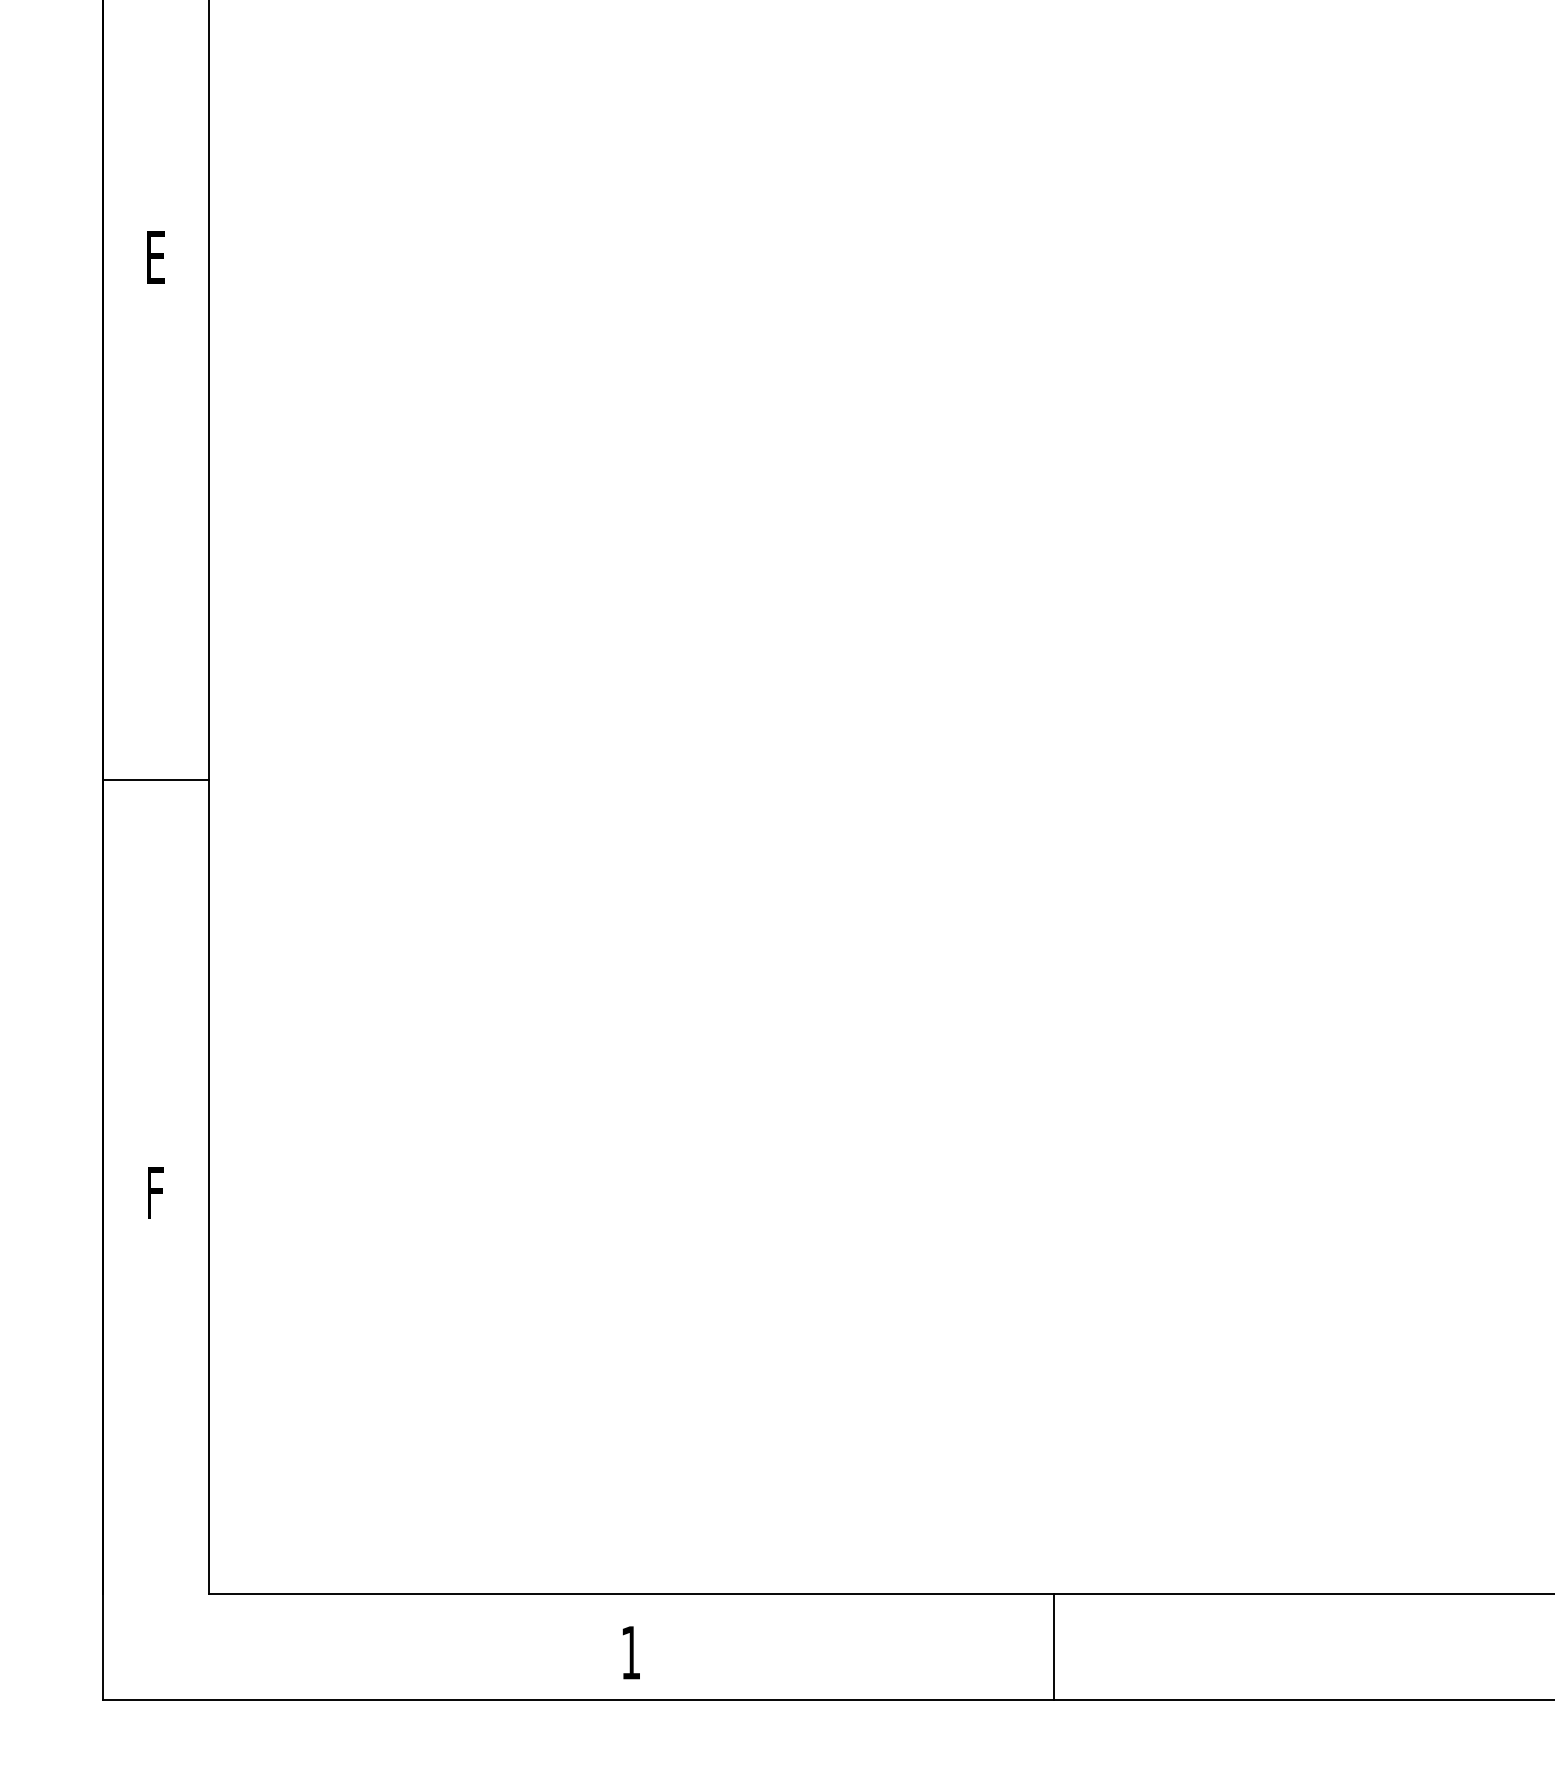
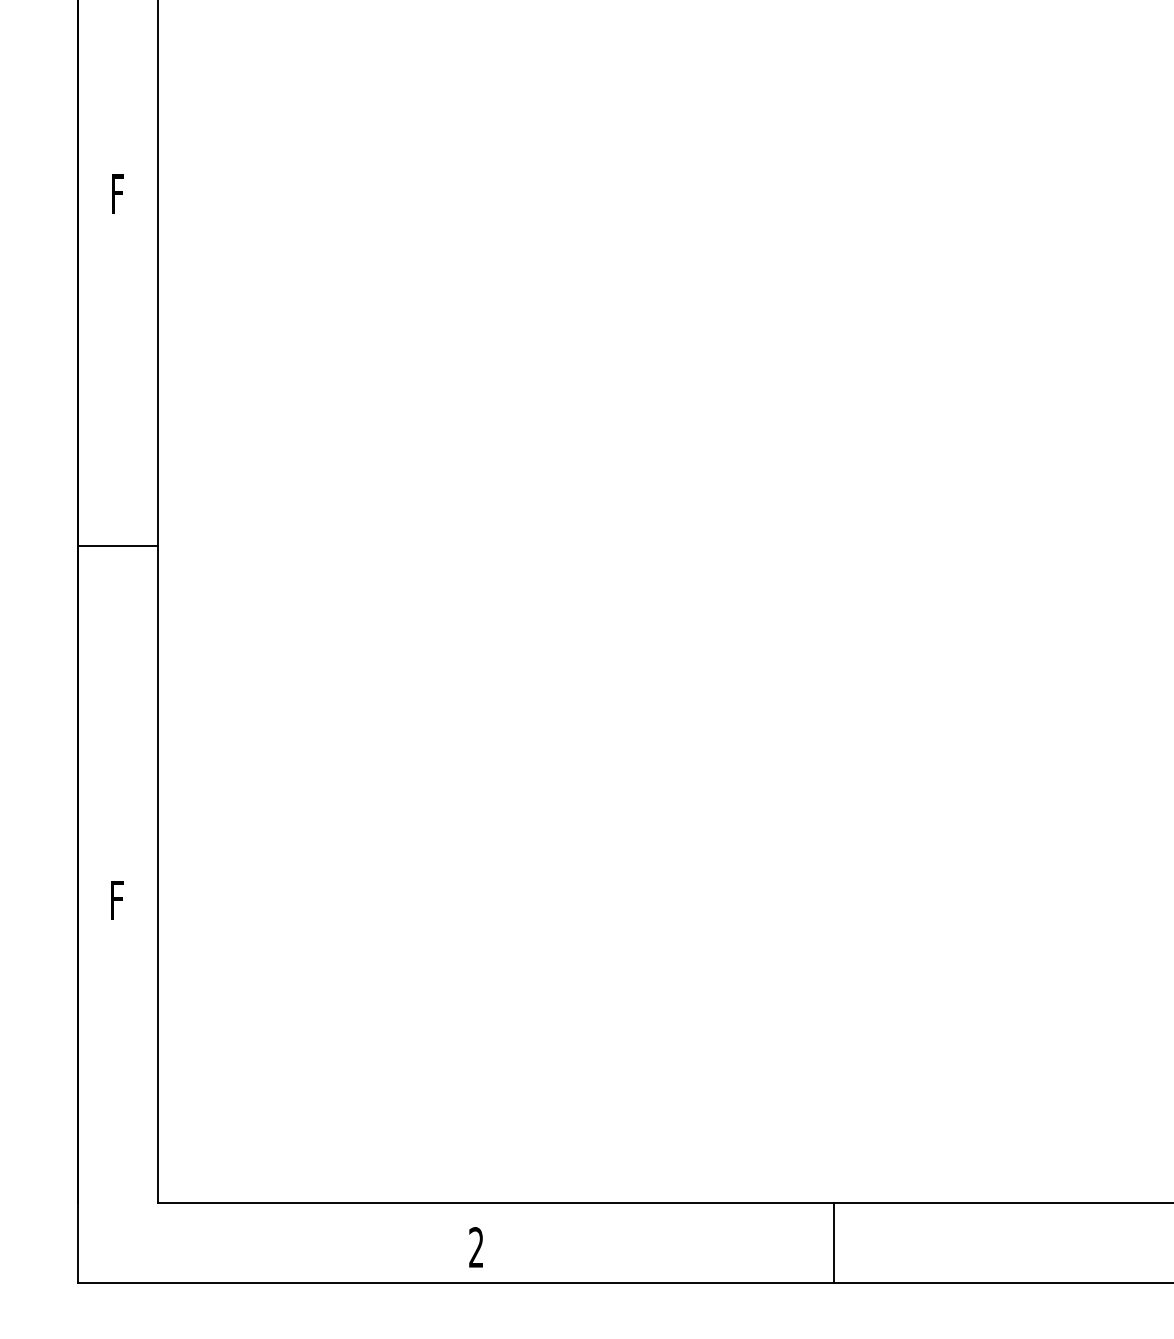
text: (155, 257) -> (117, 194), E -> F
line: (155, 780) -> (117, 546), moved
line: (1054, 1646) -> (833, 1242), moved
text: (630, 1652) -> (476, 1247), 1 -> 2

